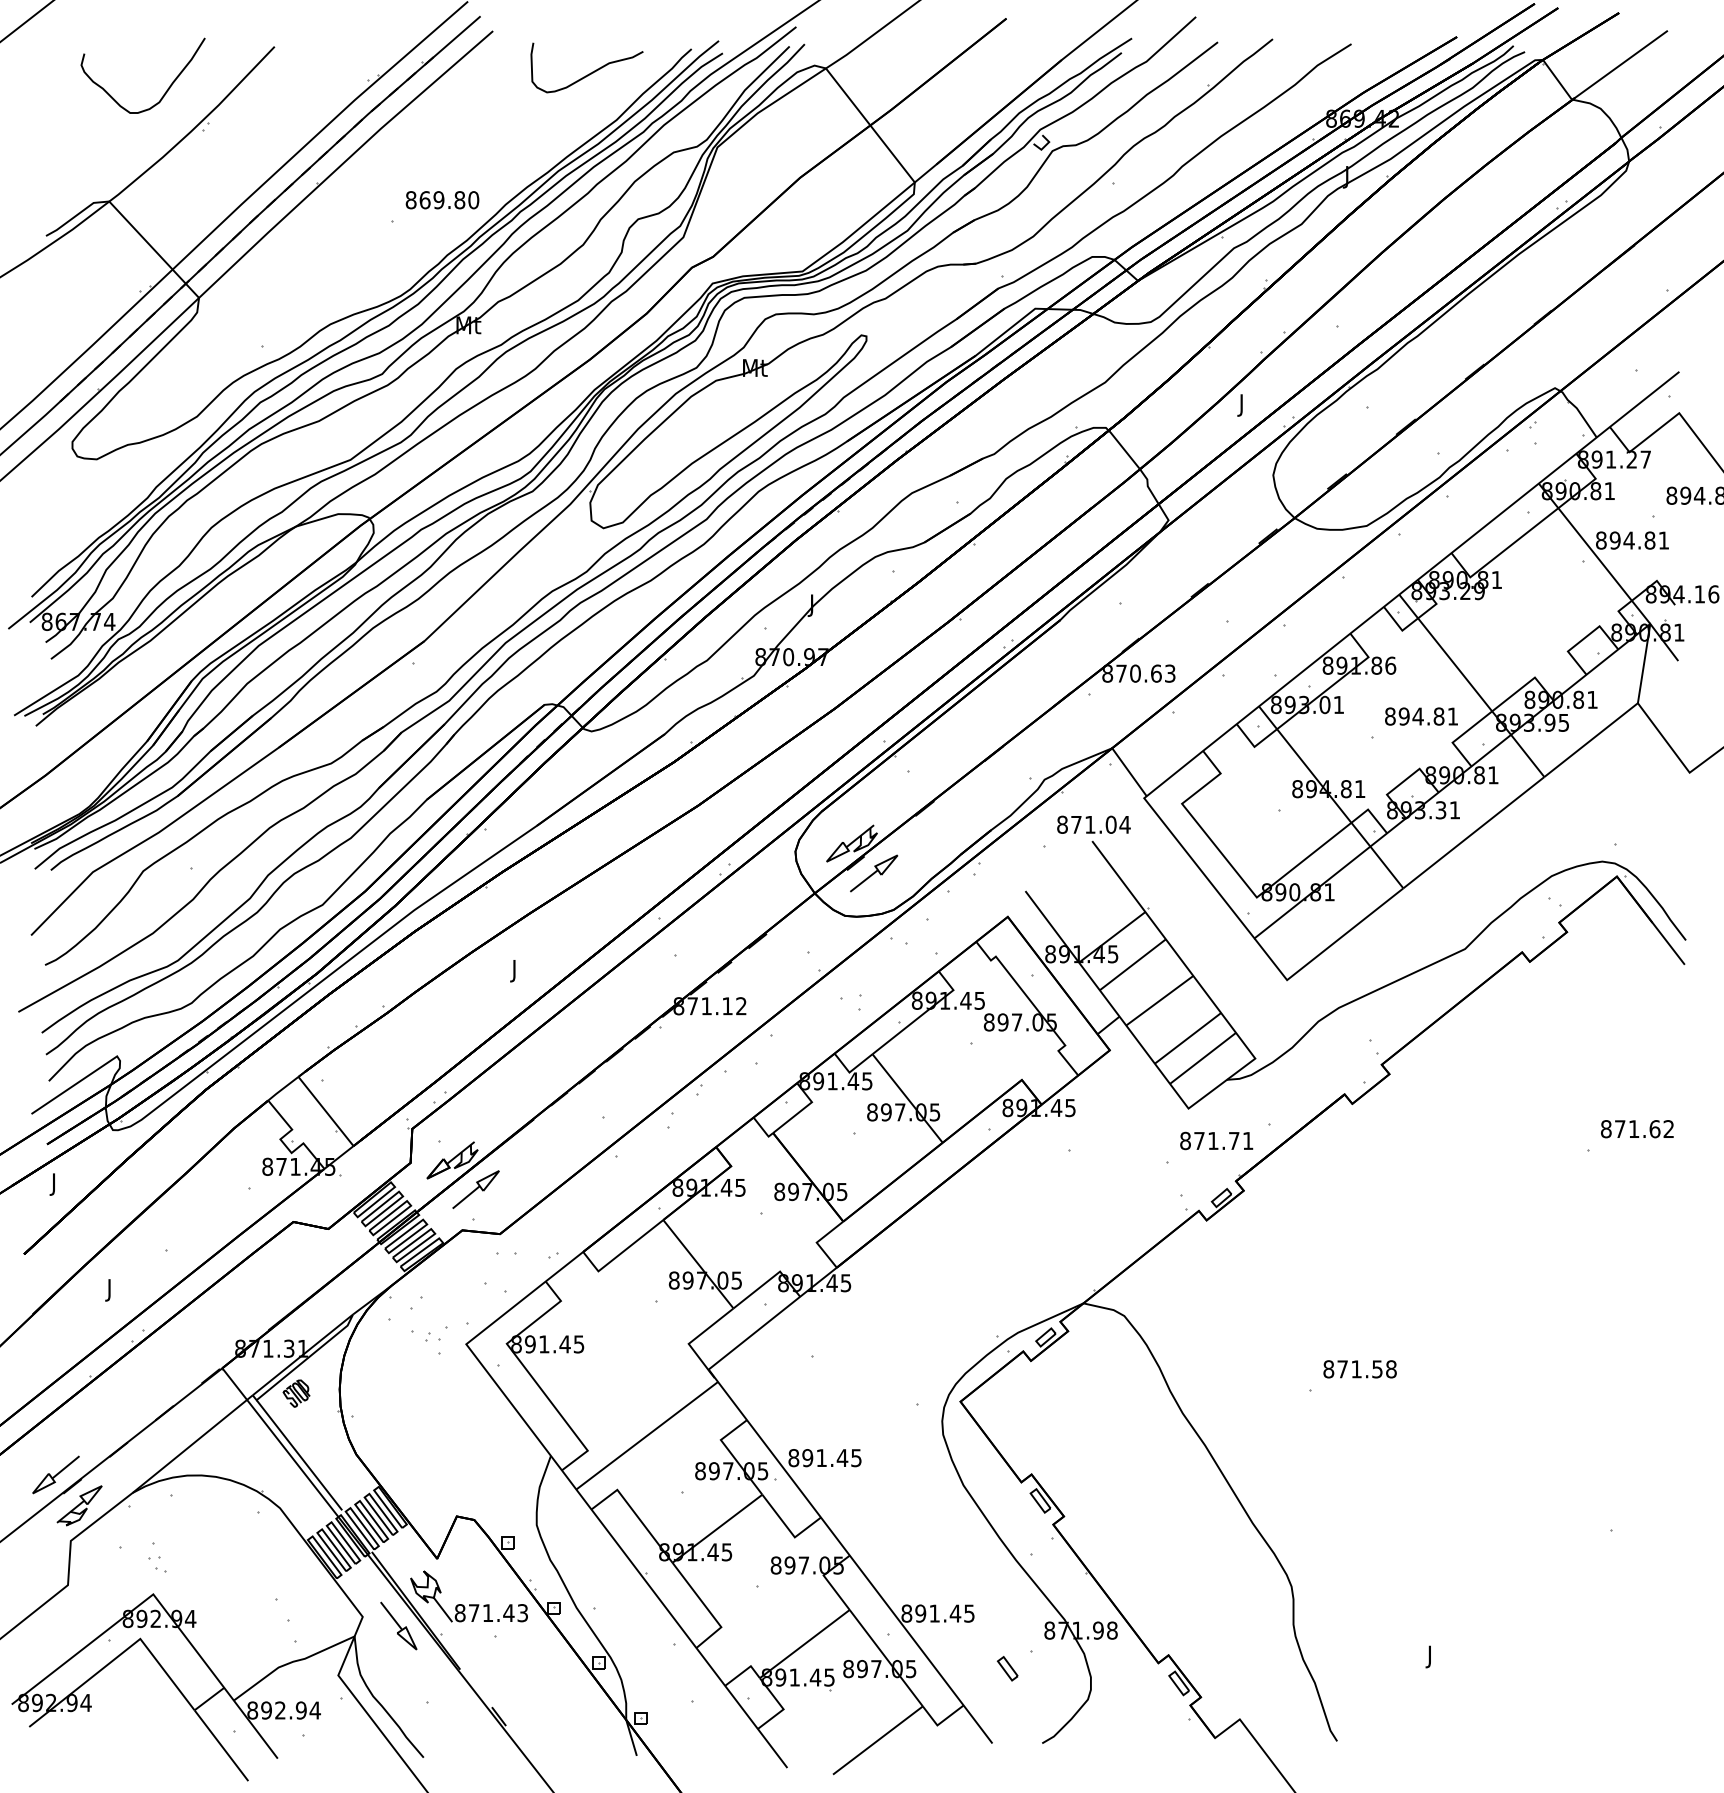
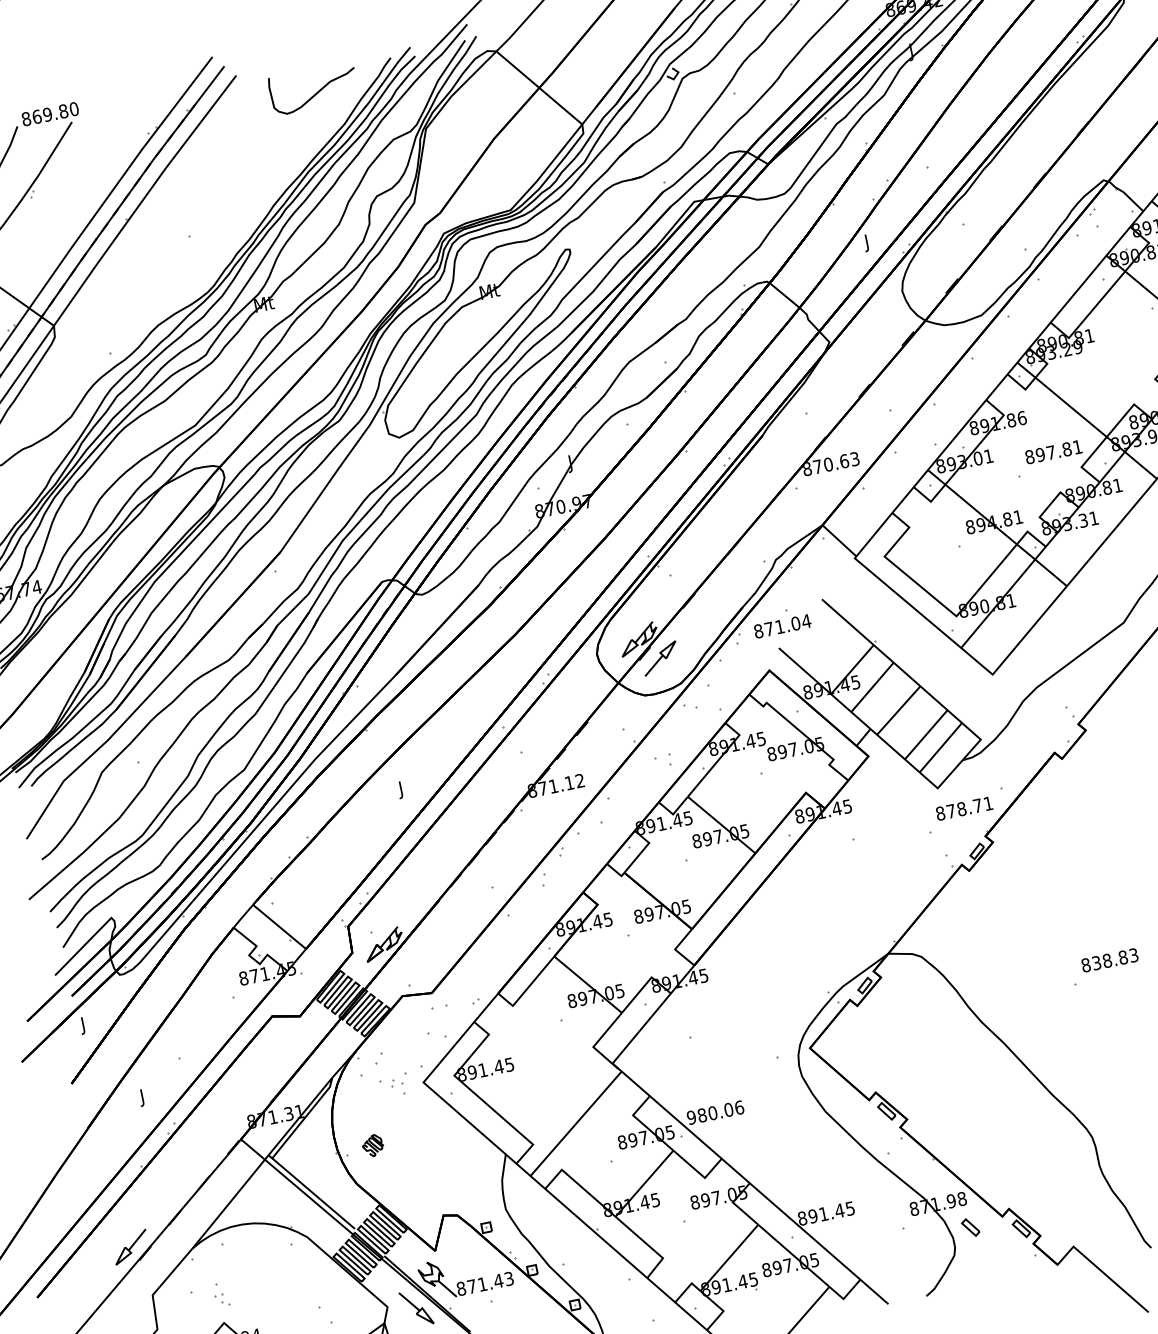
text: (442, 200) -> (50, 114), moved
text: (1417, 716) -> (1050, 452), 894.81 -> 897.81
text: (1093, 824) -> (782, 626), moved
text: (1213, 1140) -> (961, 808), 871.71 -> 878.71
part: (475, 1189) -> (406, 962), removed
text: (1366, 1369) -> (1114, 959), 871.58 -> 838.83
part: (296, 1393) -> (373, 1145), moved
text: (825, 1458) -> (715, 1112), 891.45 -> 980.06
part: (79, 1505) -> (153, 1266), removed
part: (1007, 1668) -> (970, 1227), moved

